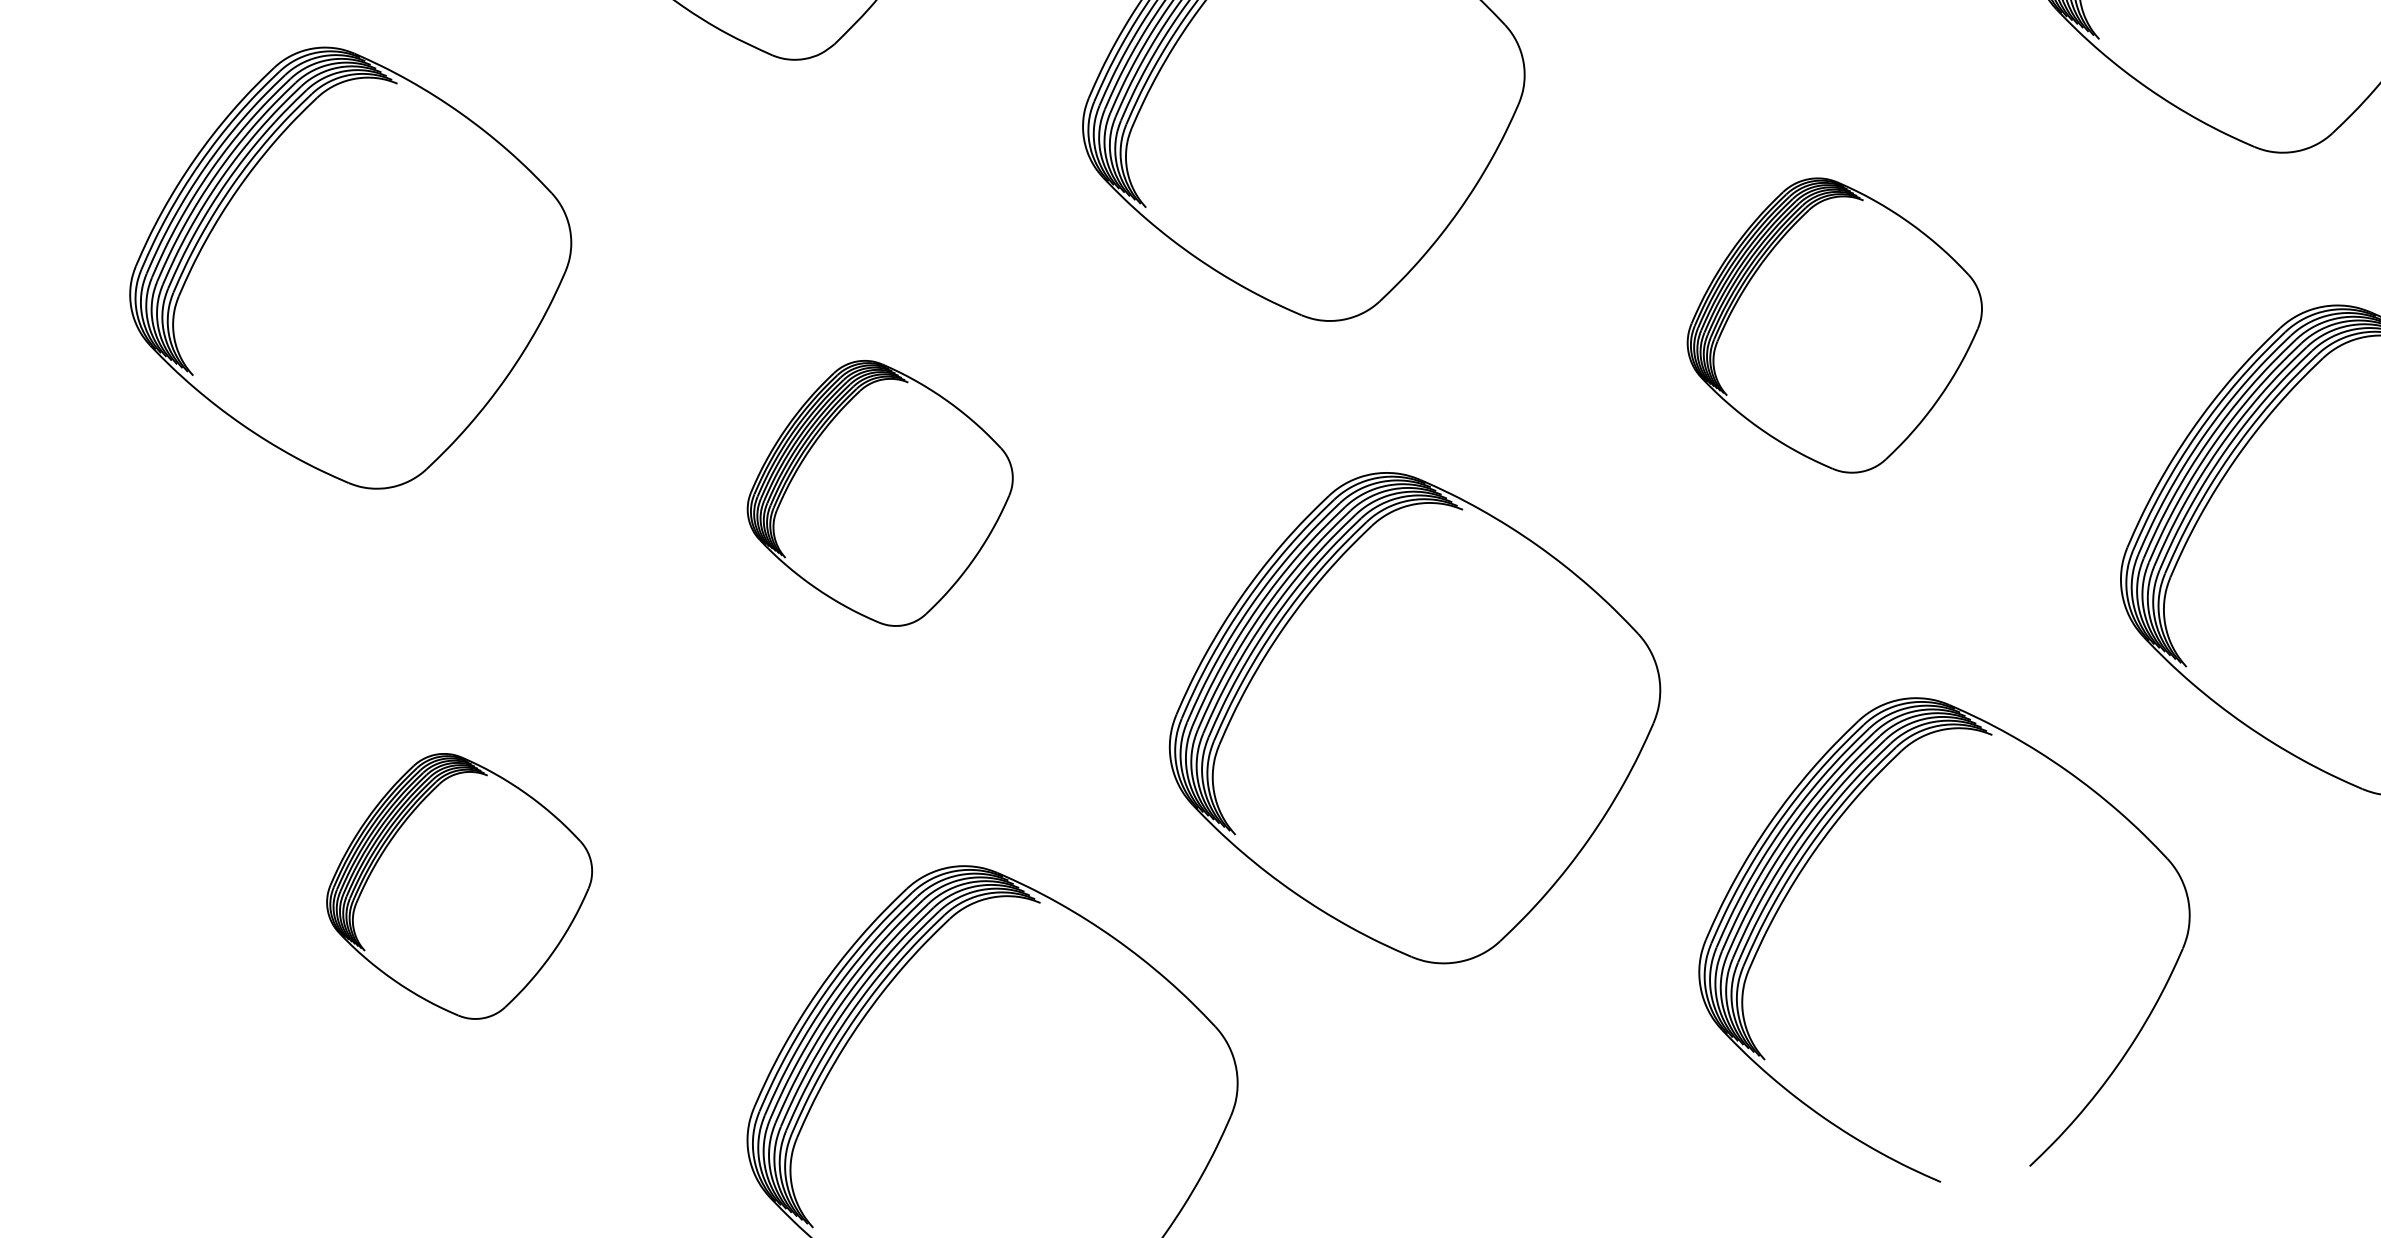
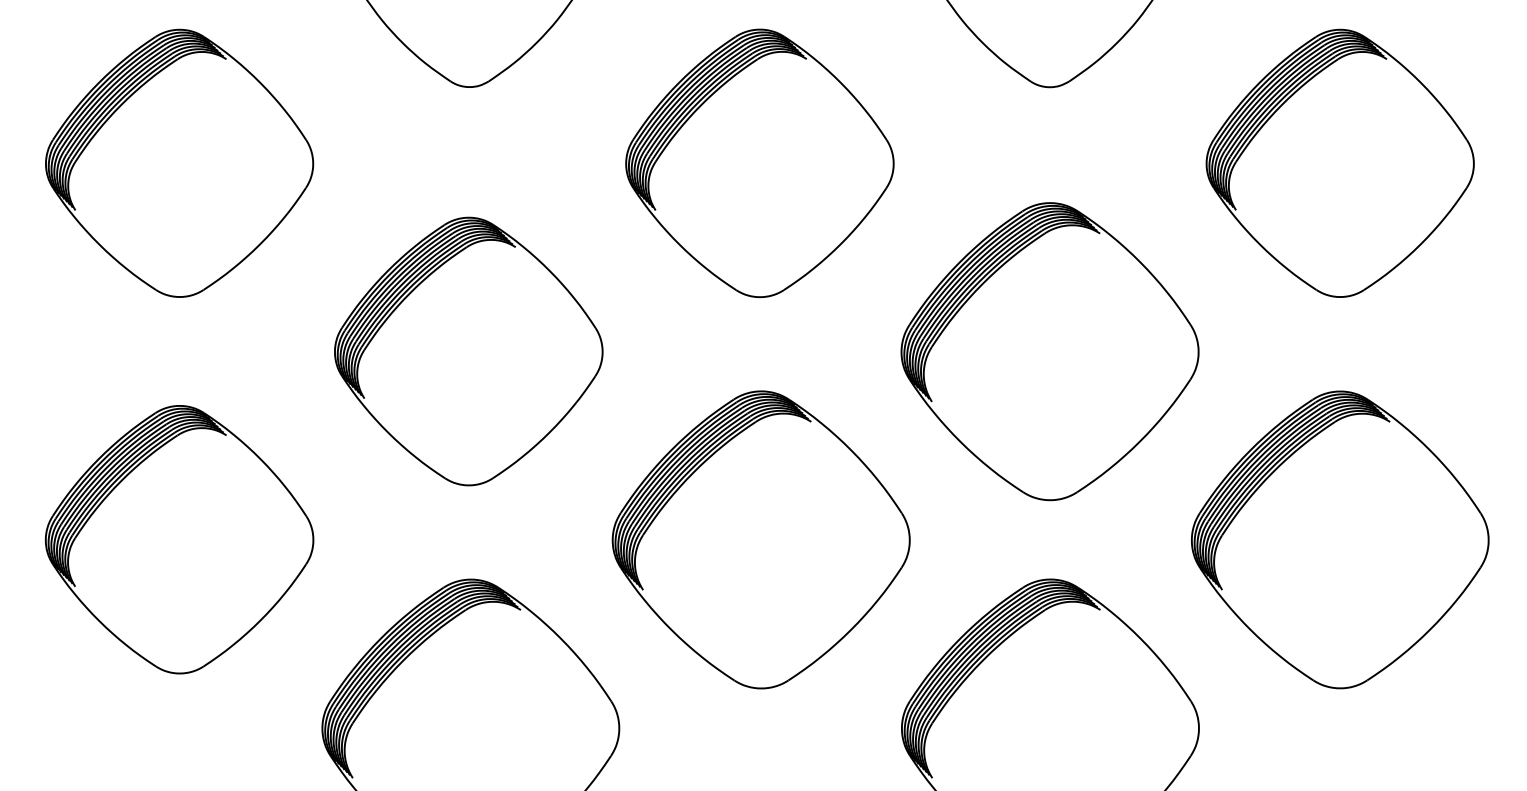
part: (1833, 325) -> (1049, 351), size x1.67
part: (879, 493) -> (468, 351), size x1.67
part: (459, 885) -> (179, 539), size x1.67

